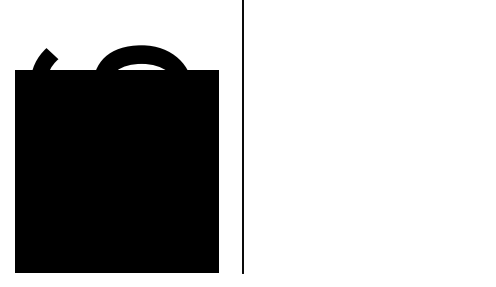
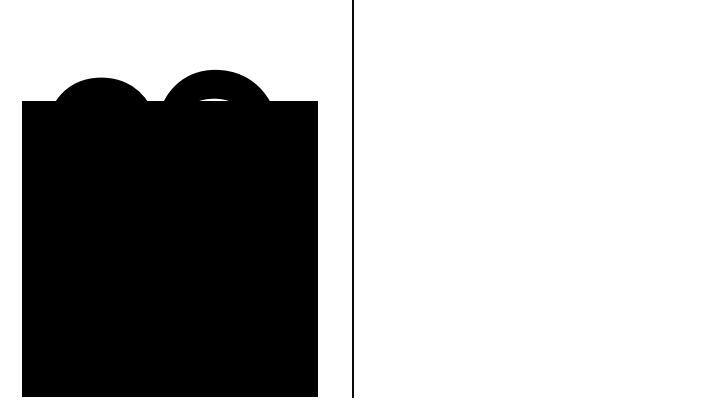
text: (109, 57) -> (159, 83), 56 -> 53

